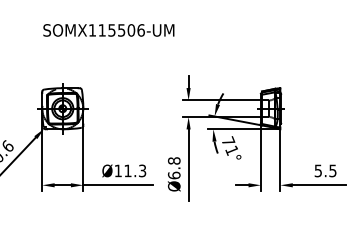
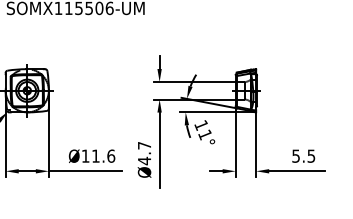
text: (228, 141) -> (201, 125), 71° -> 11°
text: (173, 168) -> (143, 153), Ø6.8 -> Ø4.7
text: (142, 170) -> (111, 155), Ø11.3 -> Ø11.6

